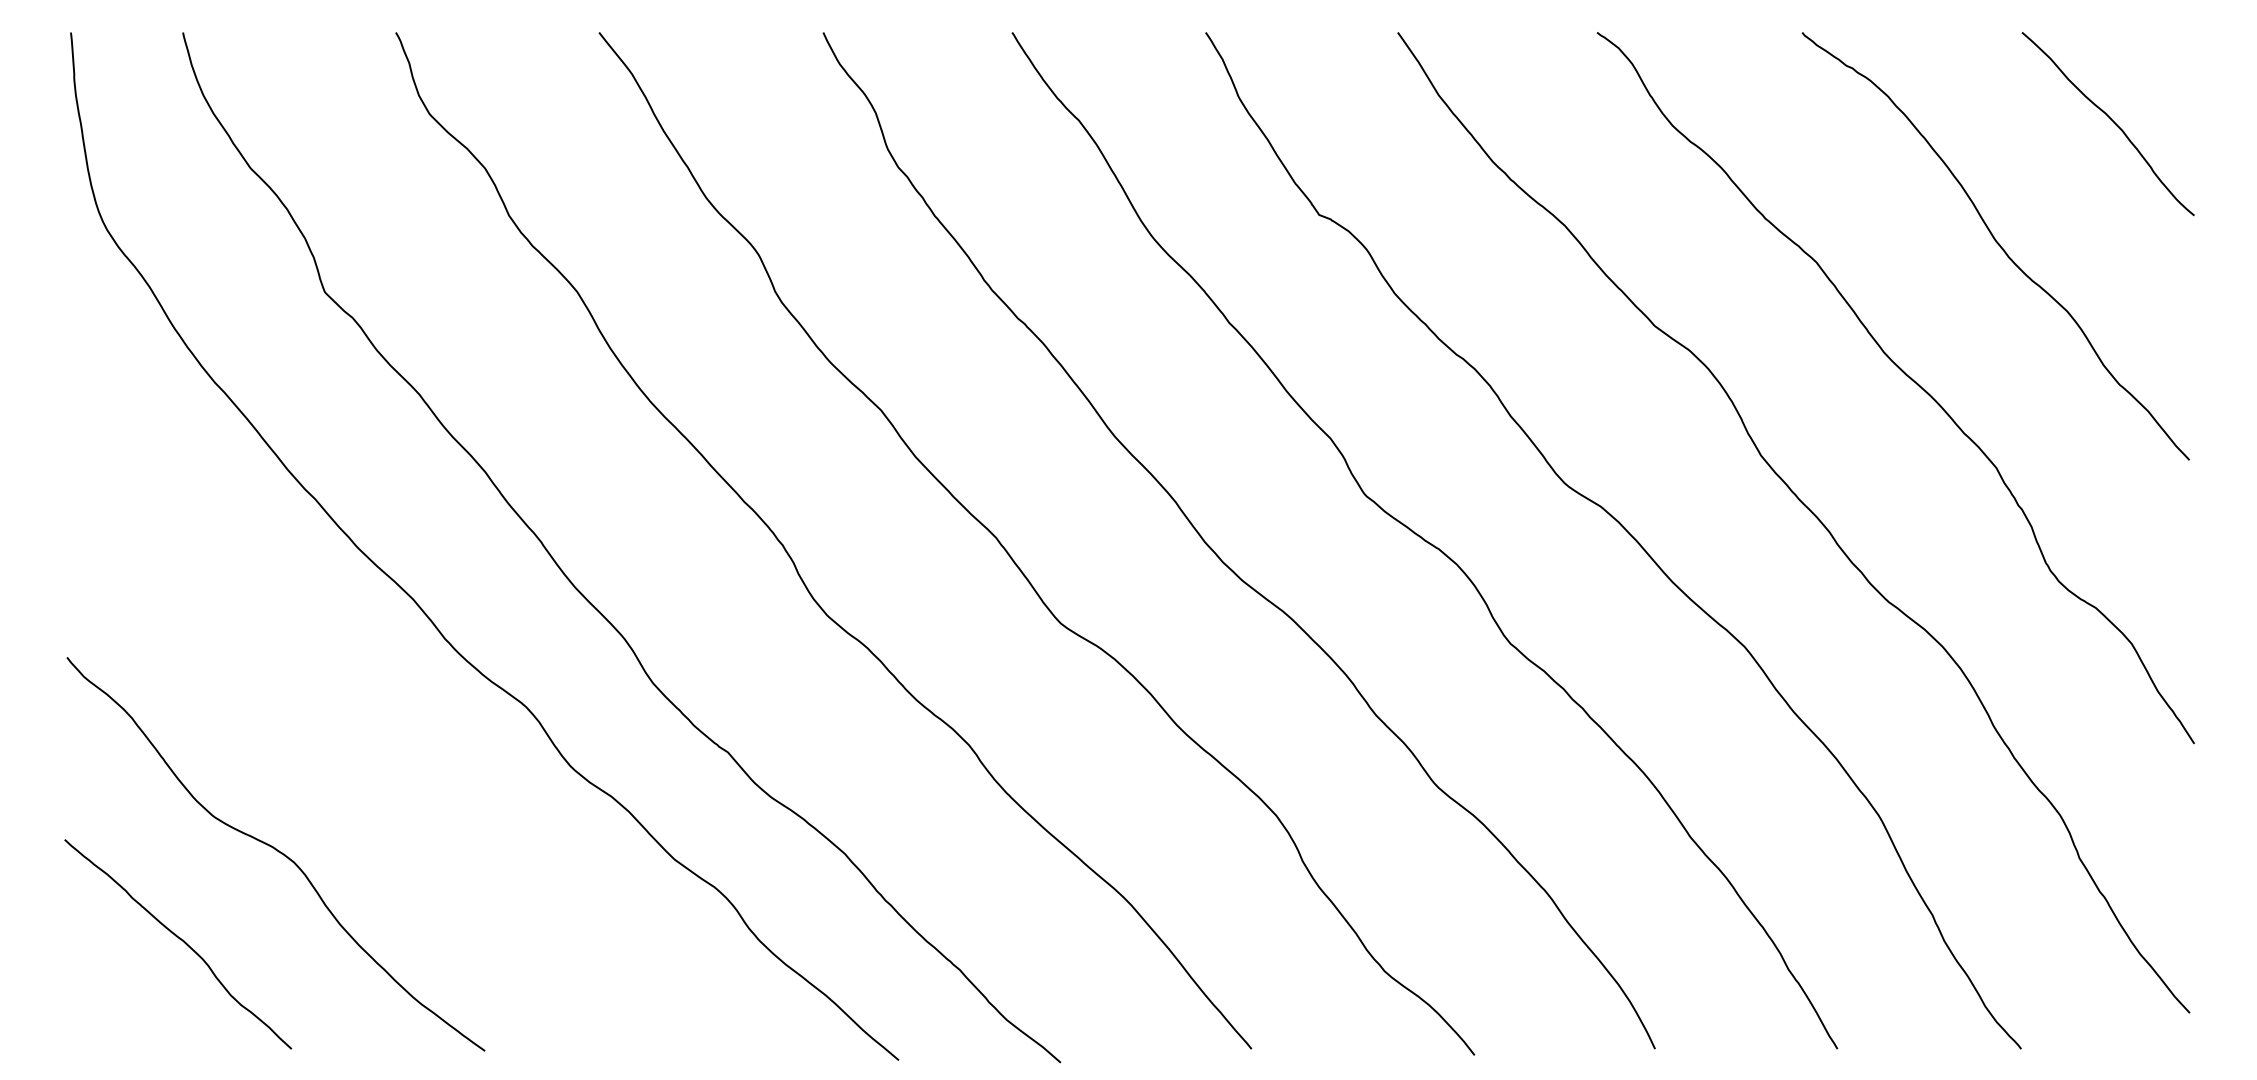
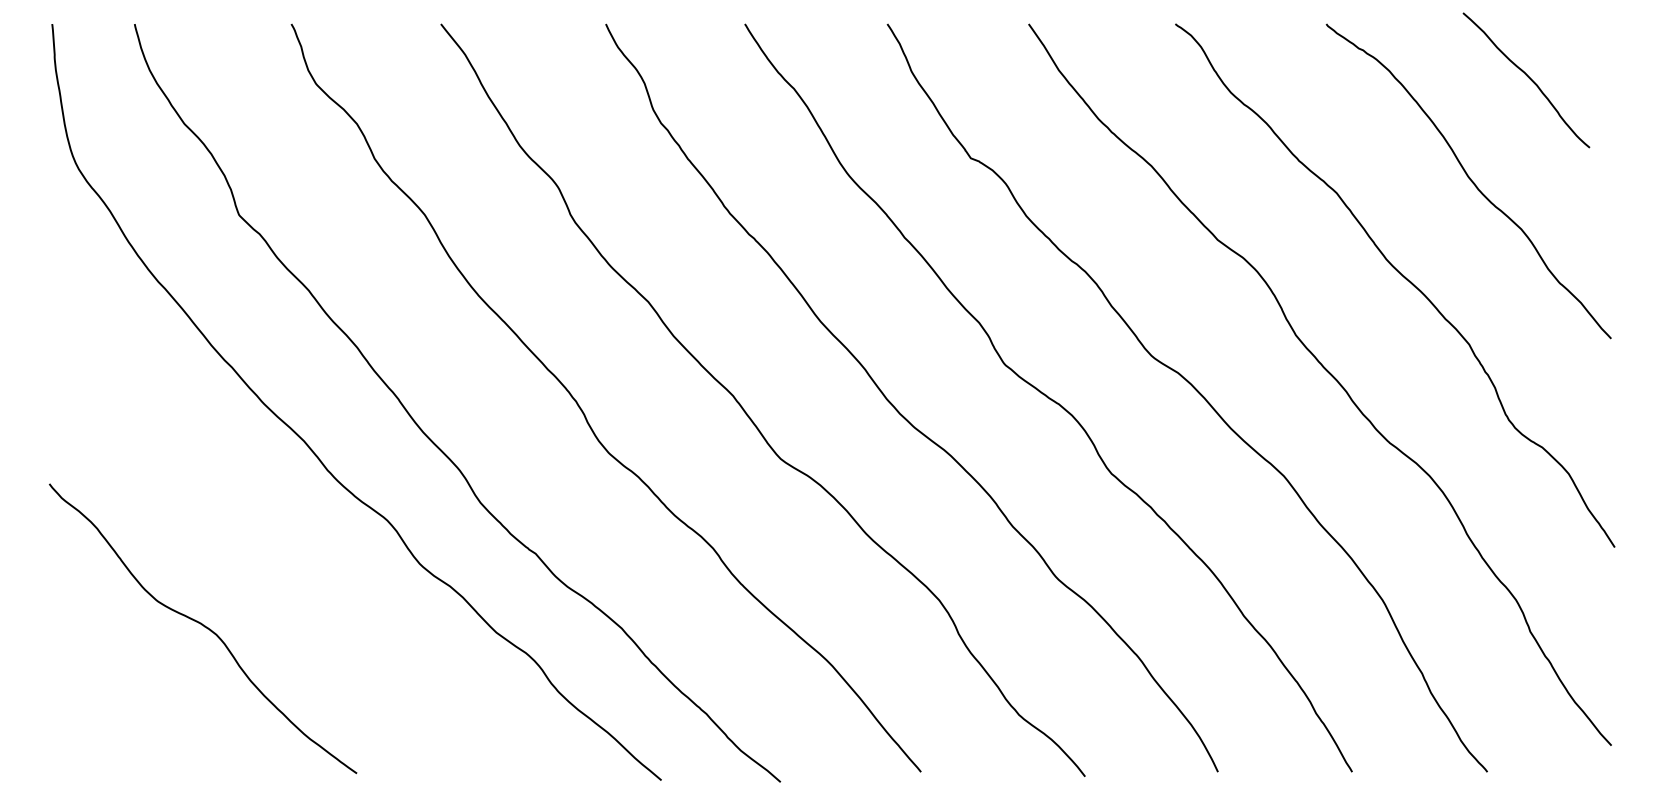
curve: (2110, 121) -> (1528, 78), moved
curve: (181, 940) -> (133, 692), removed

